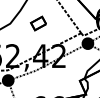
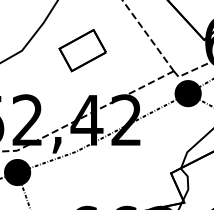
part: (38, 23) -> (82, 50), size x1.43

